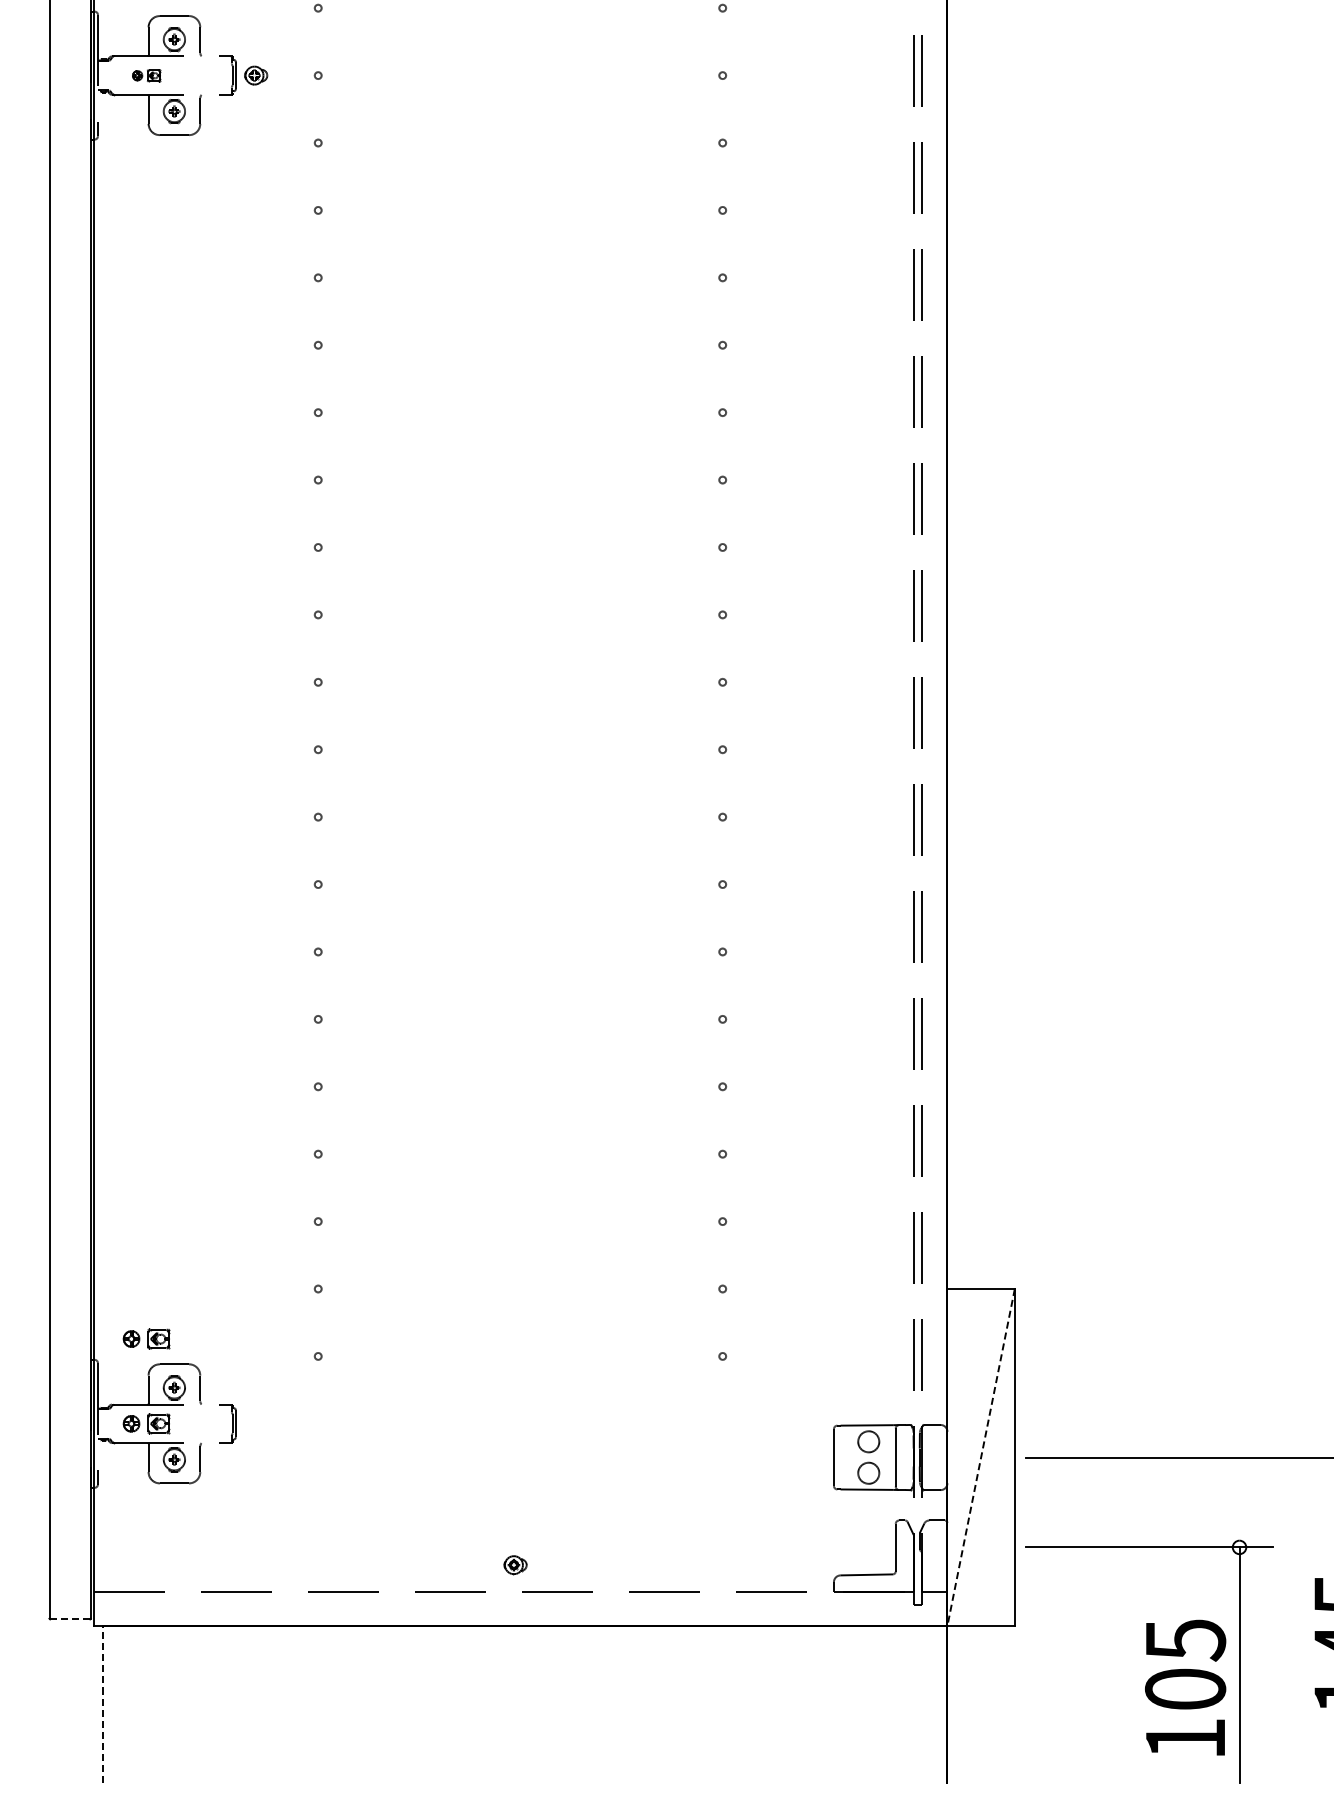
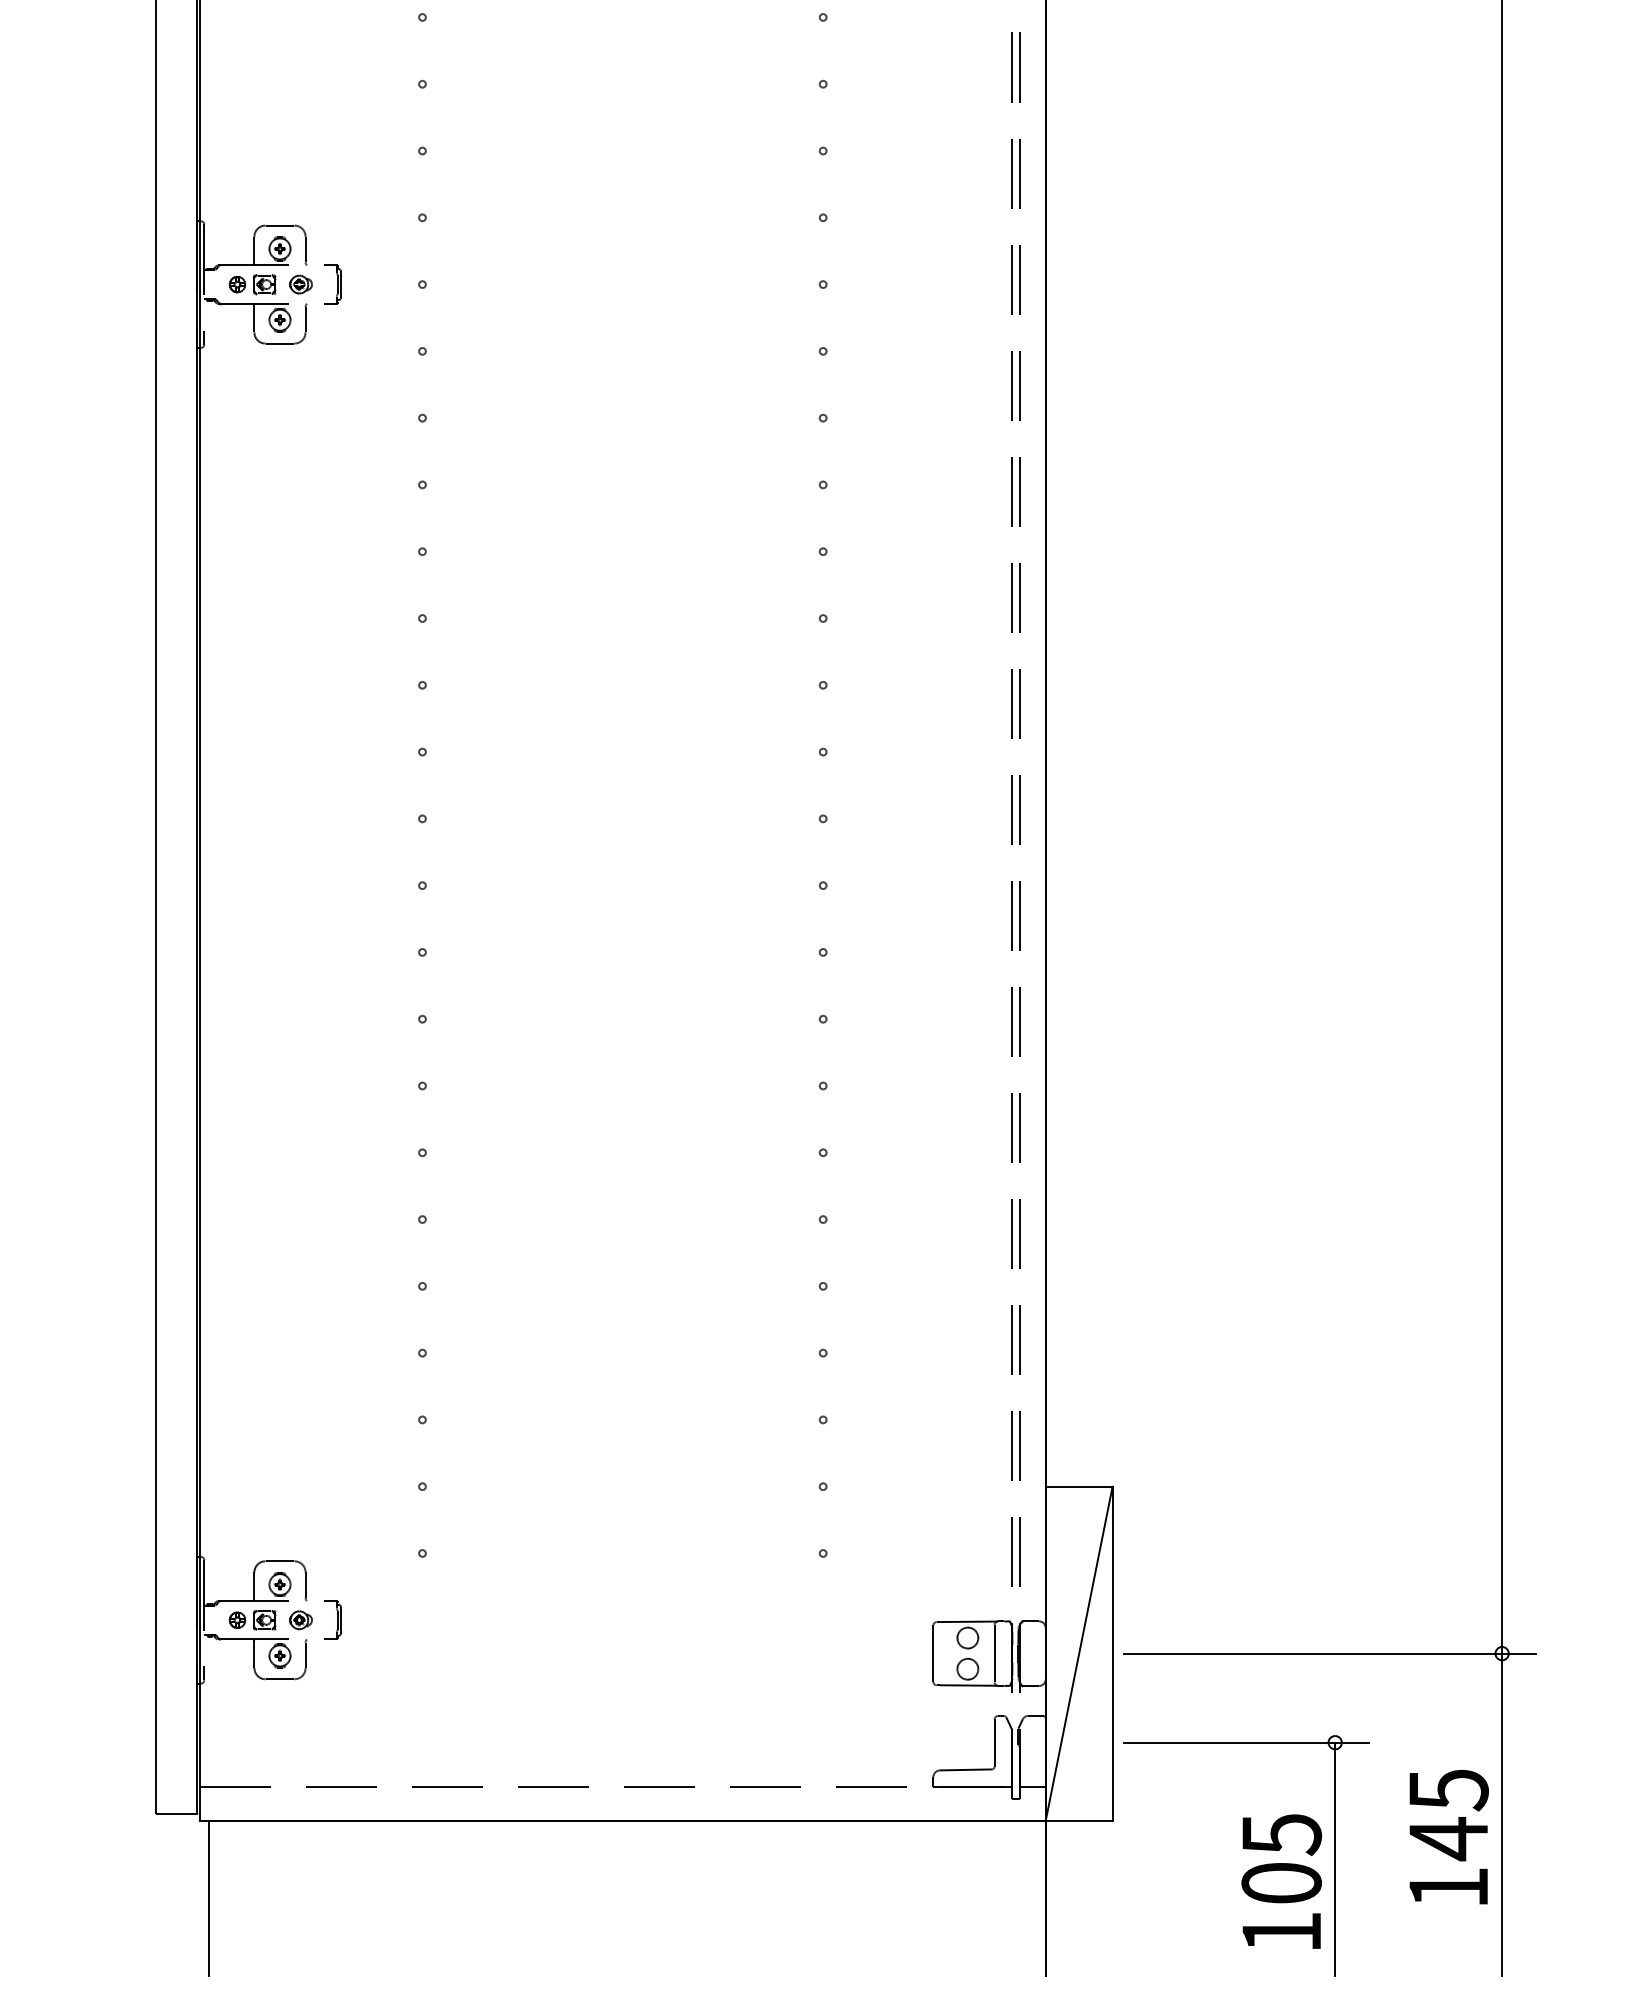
part: (146, 75) -> (252, 284), size x1.67
part: (255, 75) -> (300, 284), moved
part: (146, 1339) -> (252, 1536), removed
line: (981, 1458) -> (1079, 1654), dashed -> solid
part: (515, 1565) -> (300, 1620), moved
line: (69, 1618) -> (176, 1813), dashed -> solid
line: (102, 1704) -> (208, 1898), dashed -> solid

